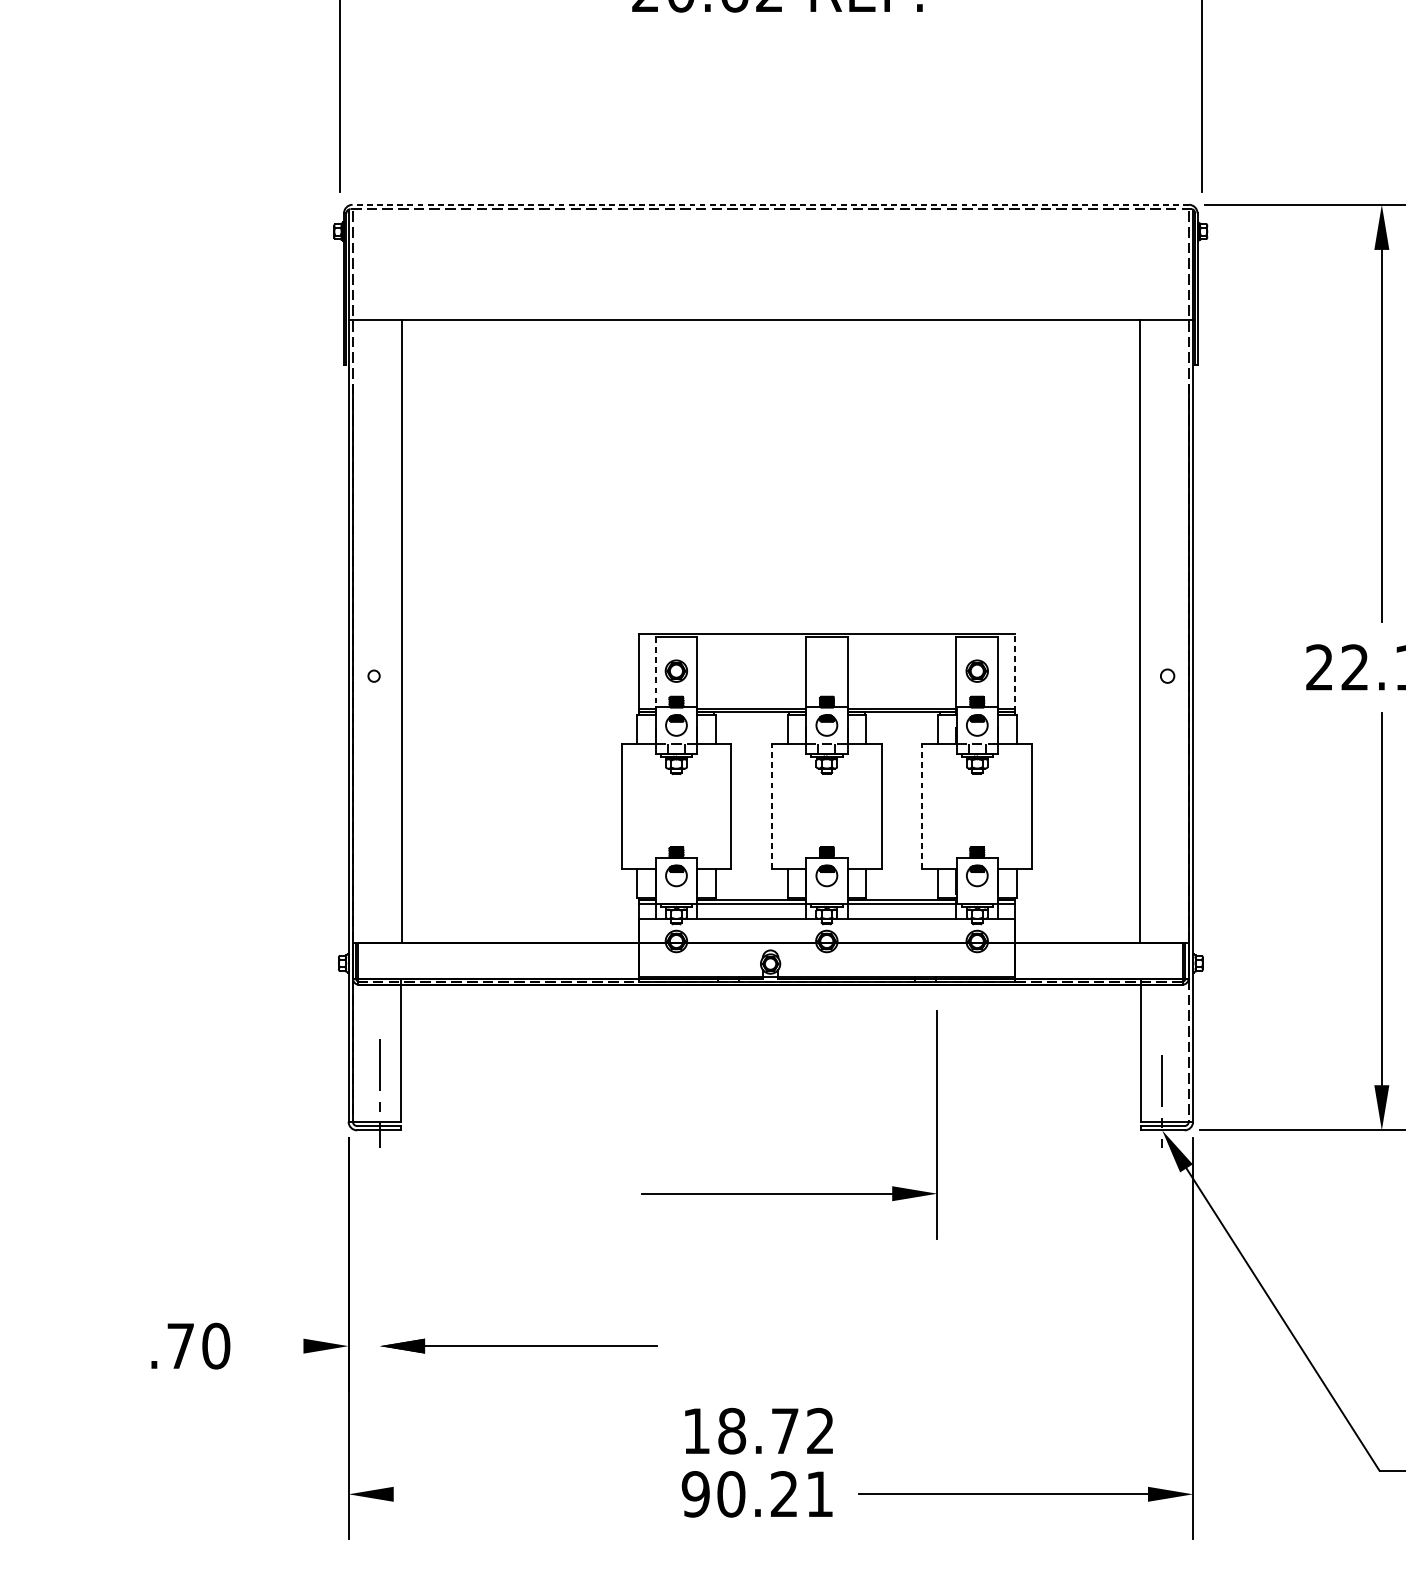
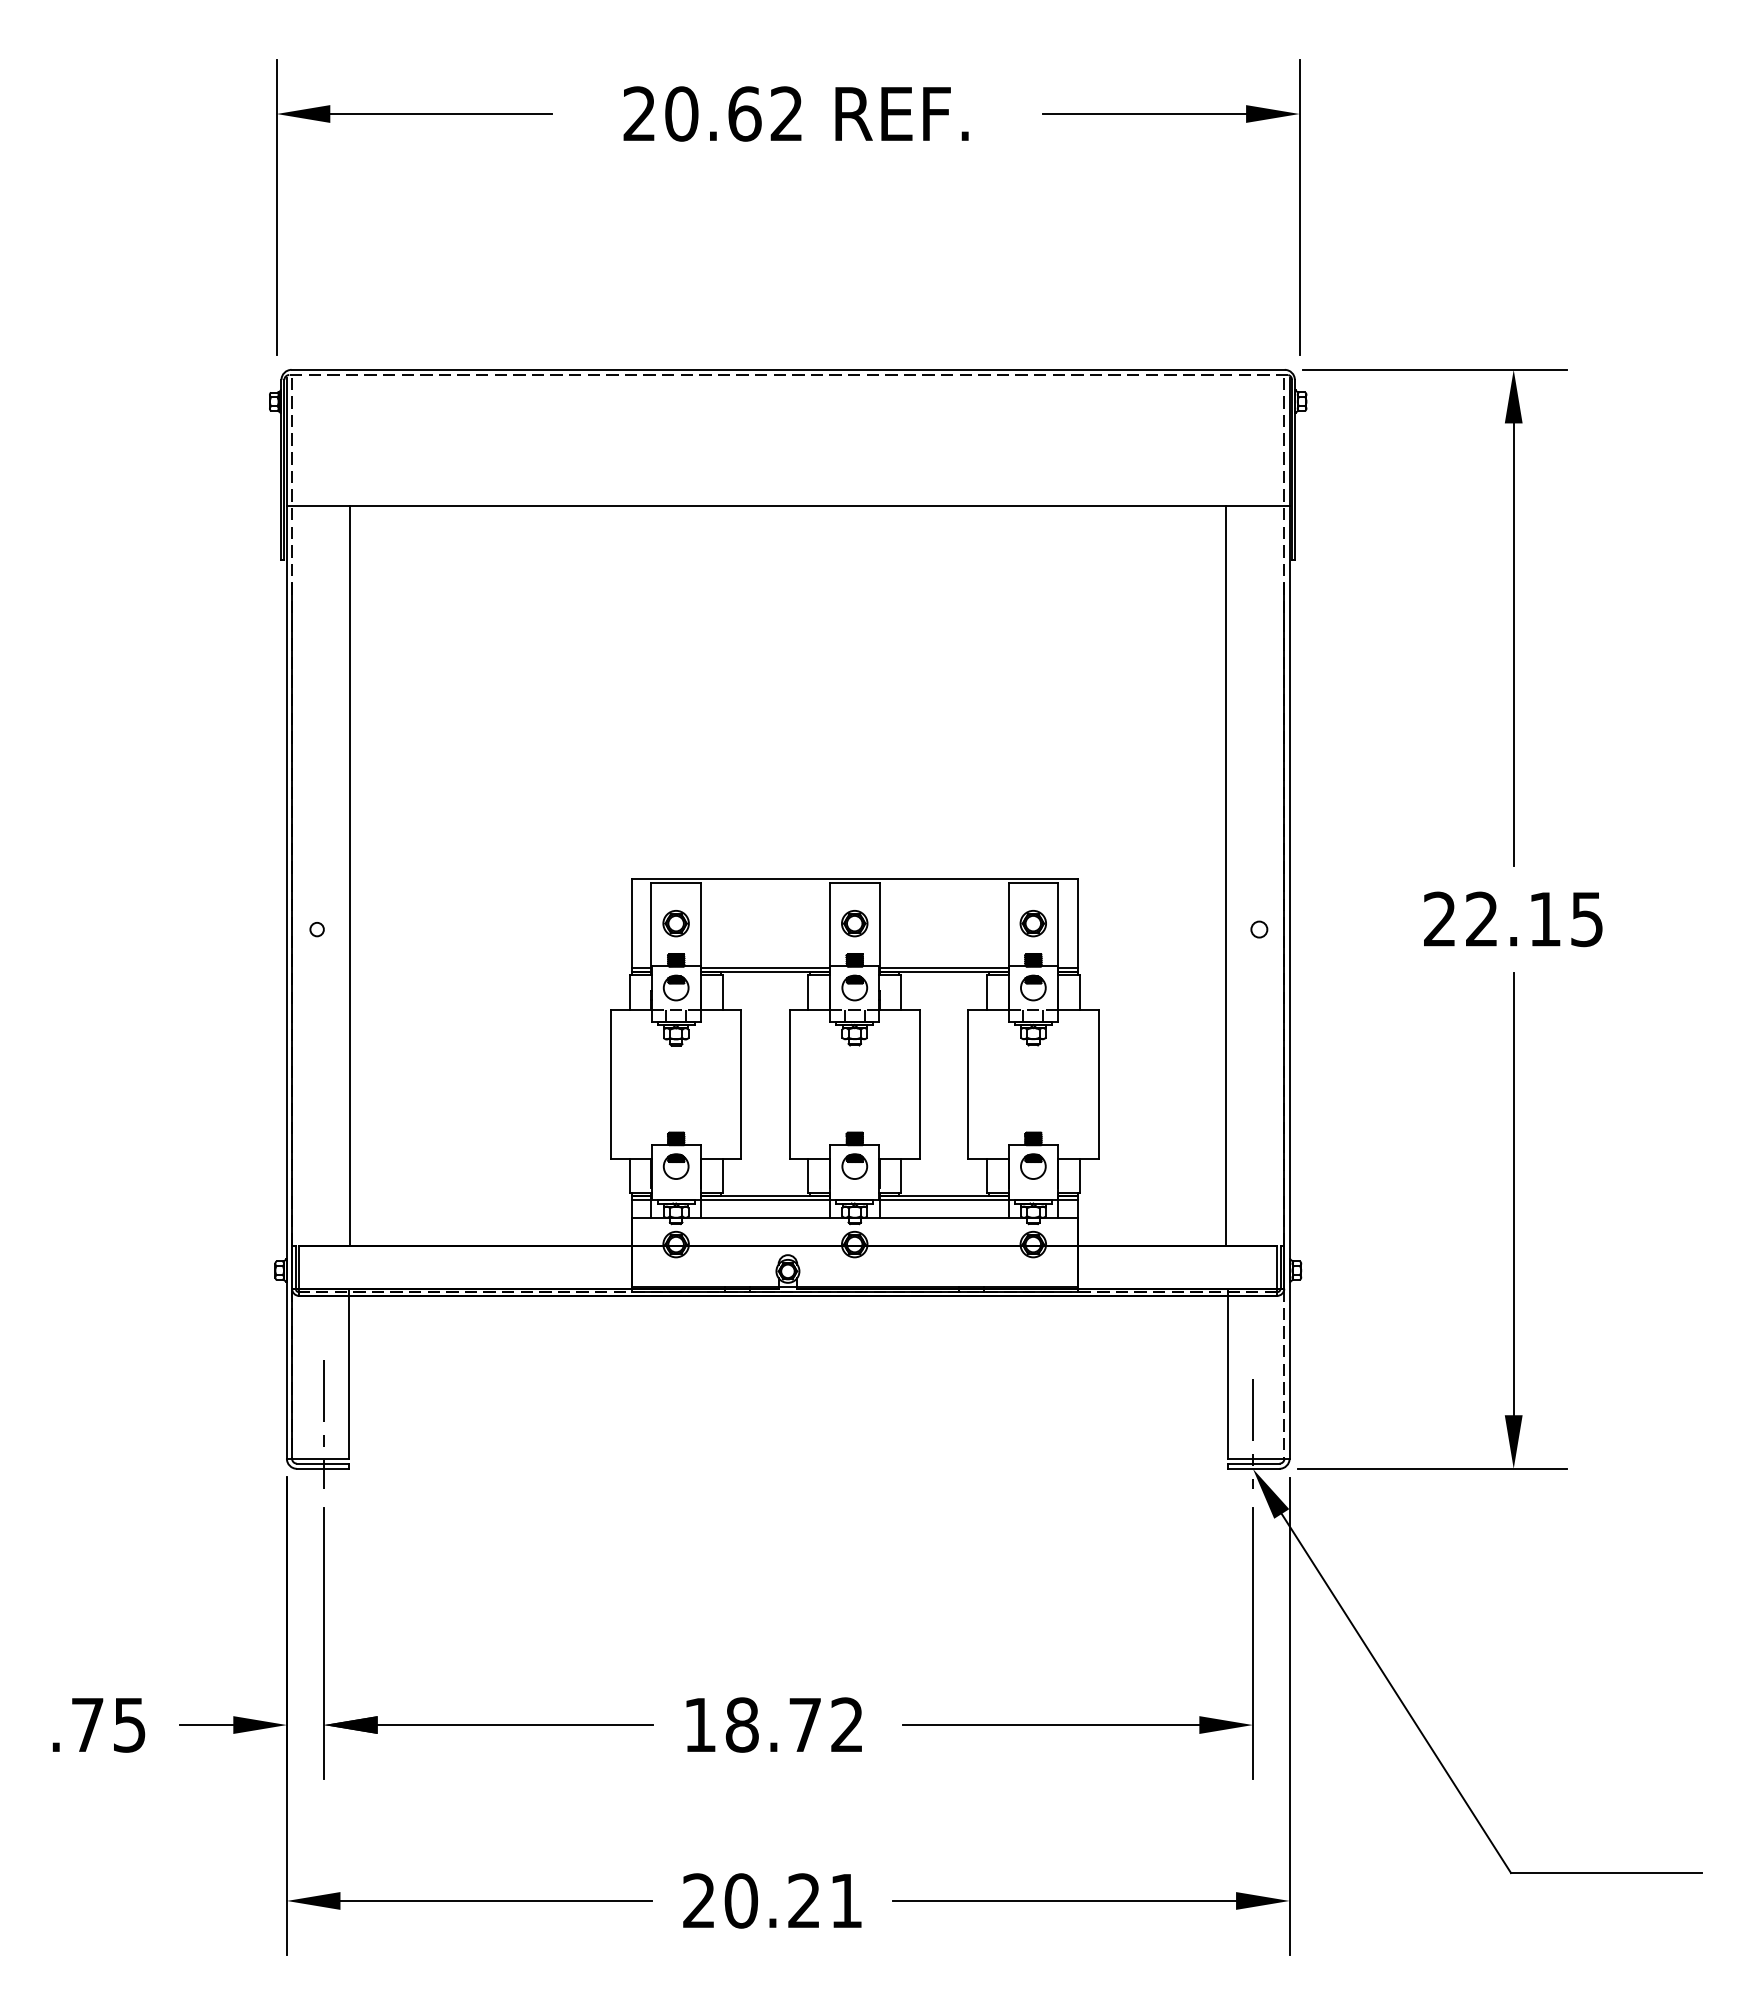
line: (771, 204) -> (788, 369), dashed -> solid
part: (826, 671) -> (854, 923), added
line: (1014, 672) -> (1077, 925), dashed -> solid
line: (655, 676) -> (651, 929), dashed -> solid
line: (771, 805) -> (789, 1083), dashed -> solid
line: (922, 805) -> (968, 1083), dashed -> solid
part: (789, 1193) -> (1077, 1724), moved
line: (380, 1276) -> (324, 1642), added
text: (216, 1345) -> (129, 1724), .70 -> .75
line: (280, 1346) -> (206, 1725), added
text: (758, 1430) -> (773, 1724), moved
line: (524, 1493) -> (495, 1900), added
text: (695, 1493) -> (698, 1900), 90.21 -> 20.21

